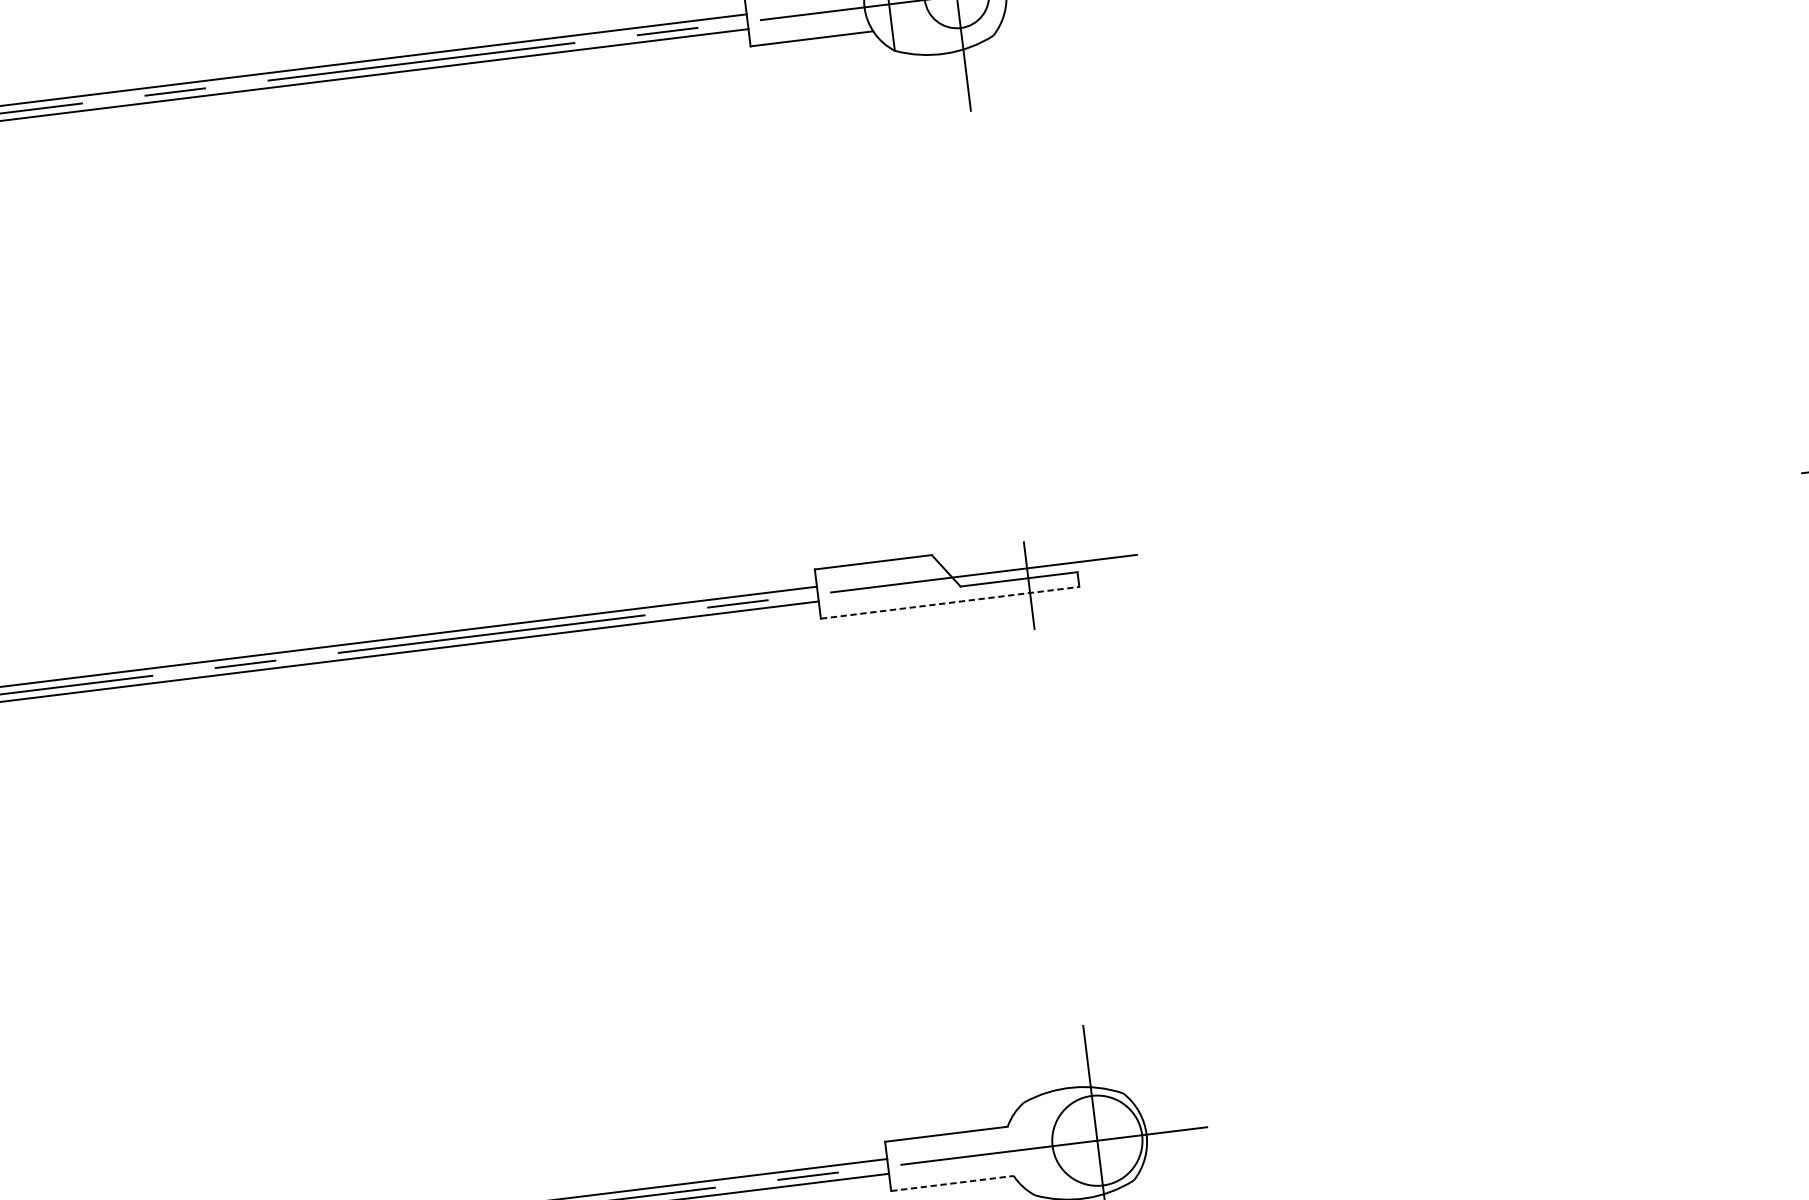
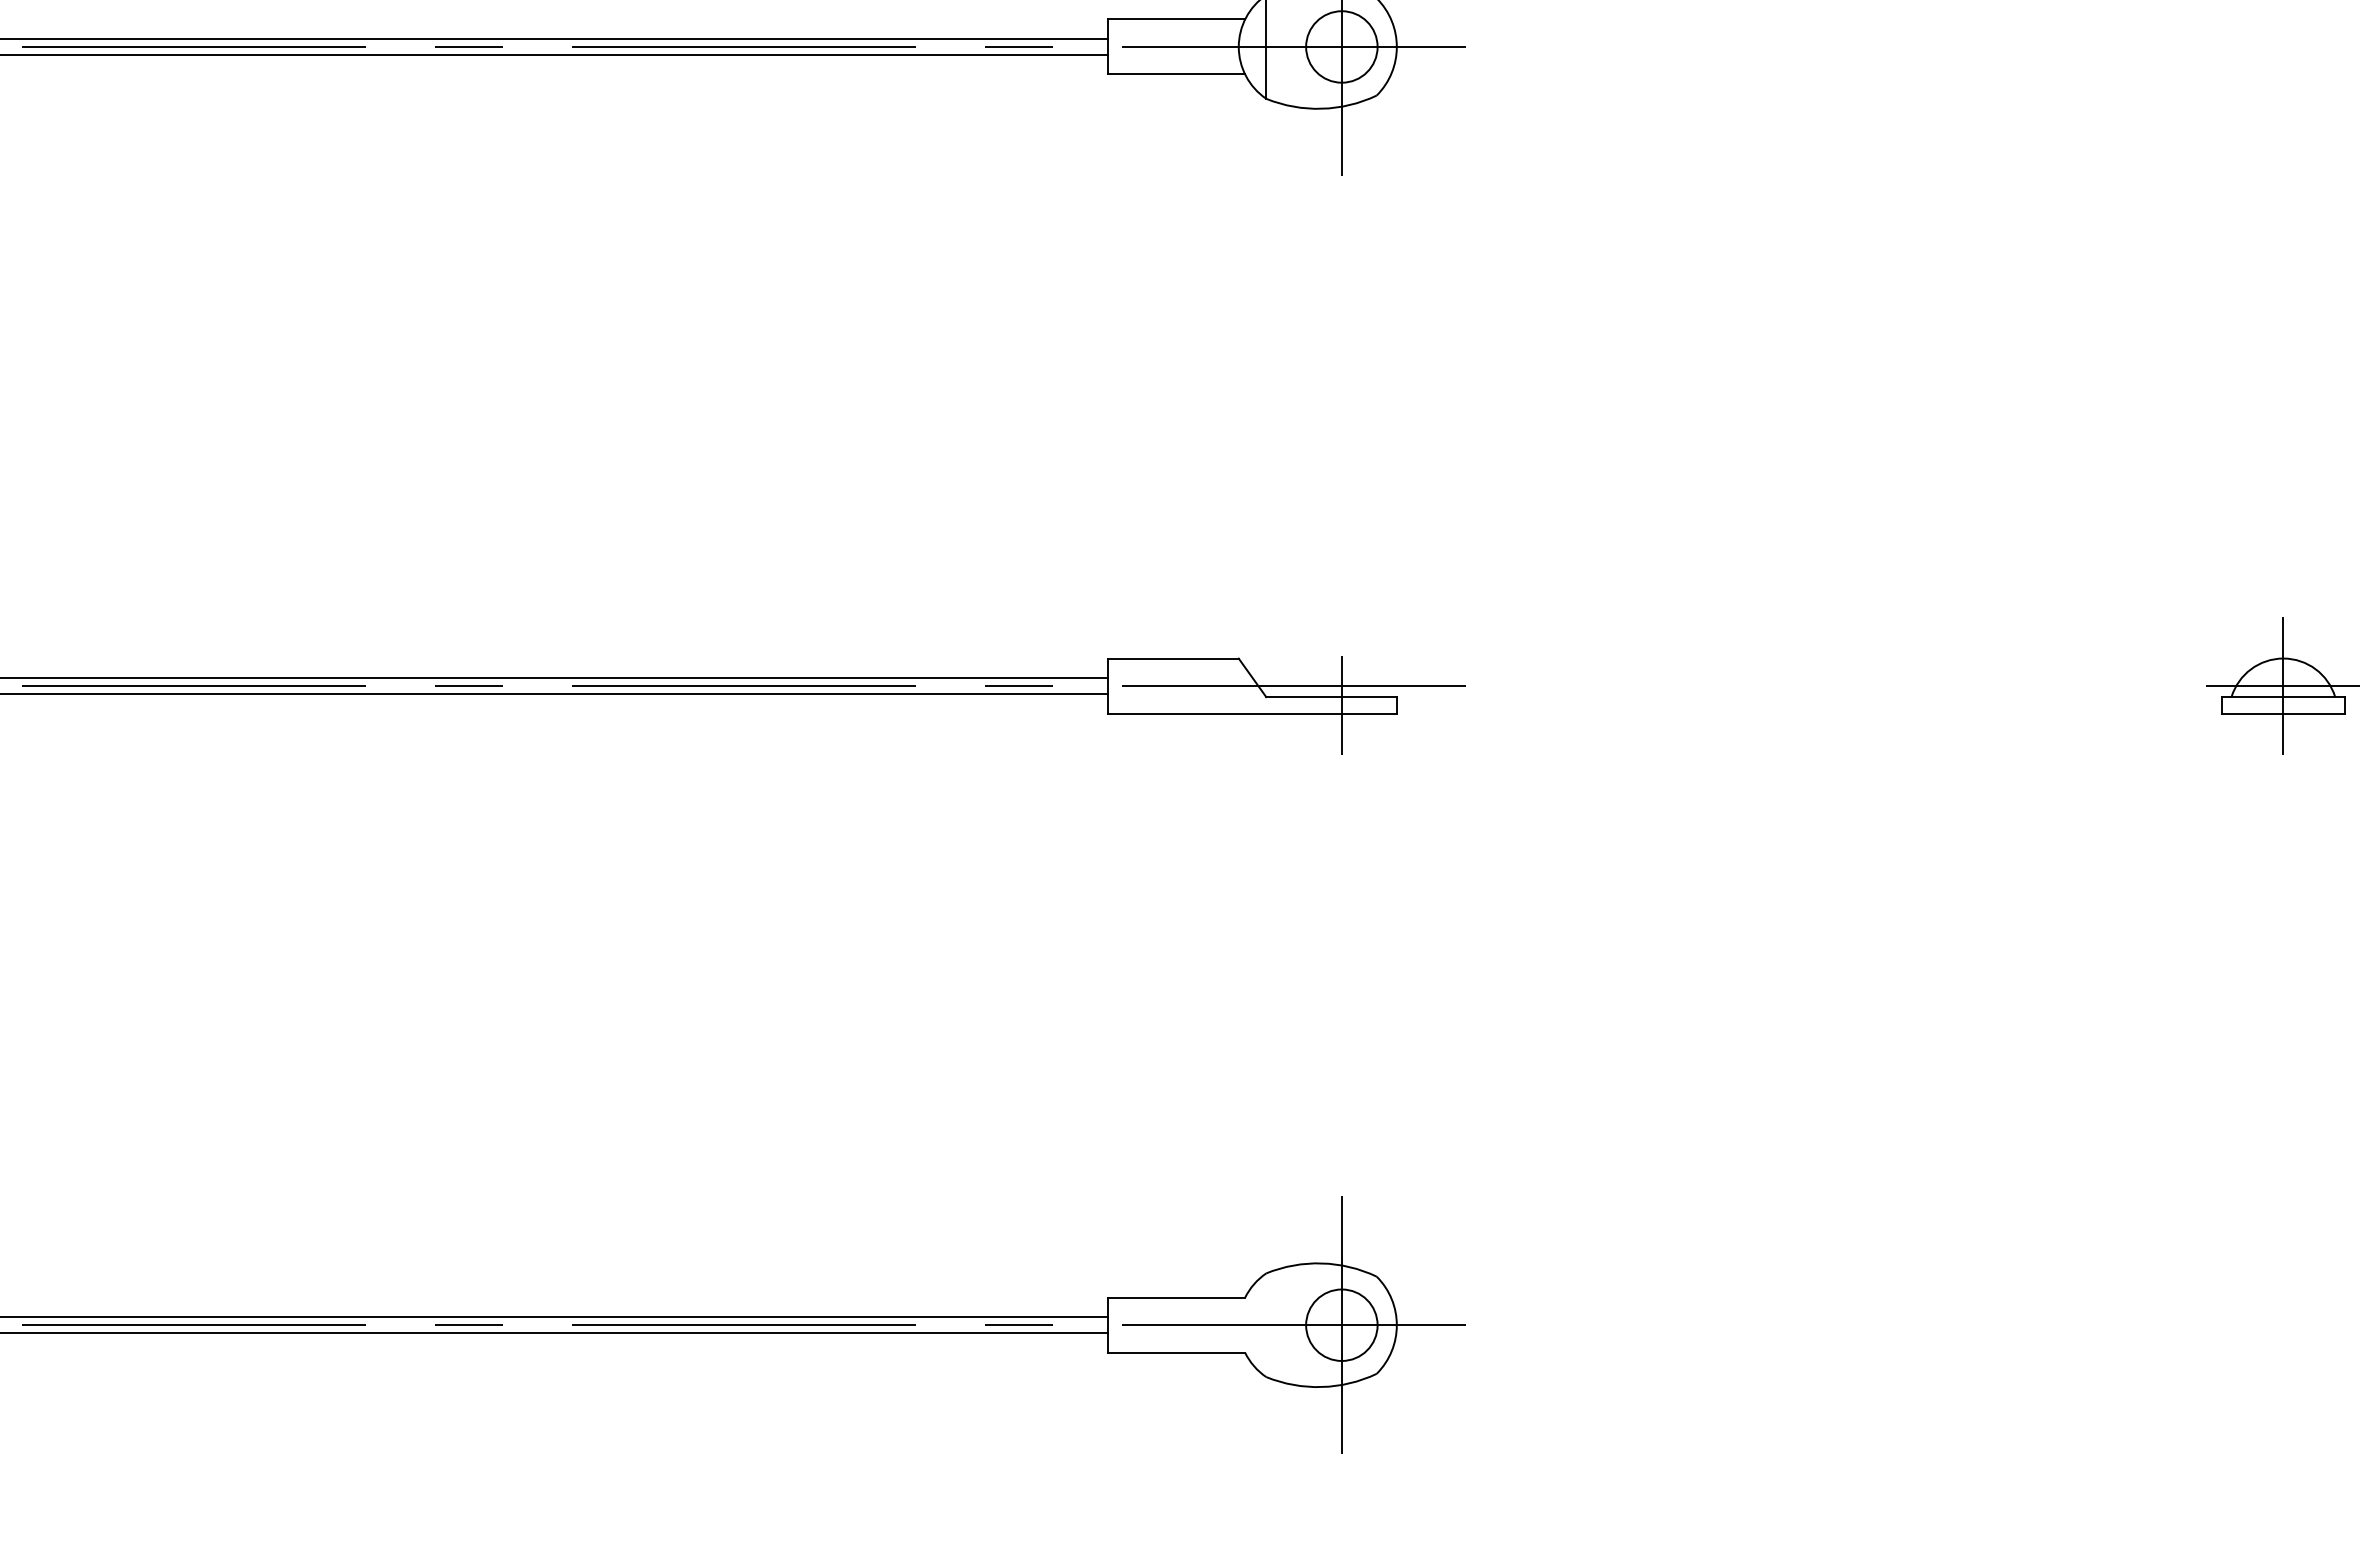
line: (950, 602) -> (1253, 713), dashed -> solid
circle: (1096, 1140) -> (1341, 1324), size x0.71
line: (953, 1183) -> (1177, 1352), dashed -> solid

